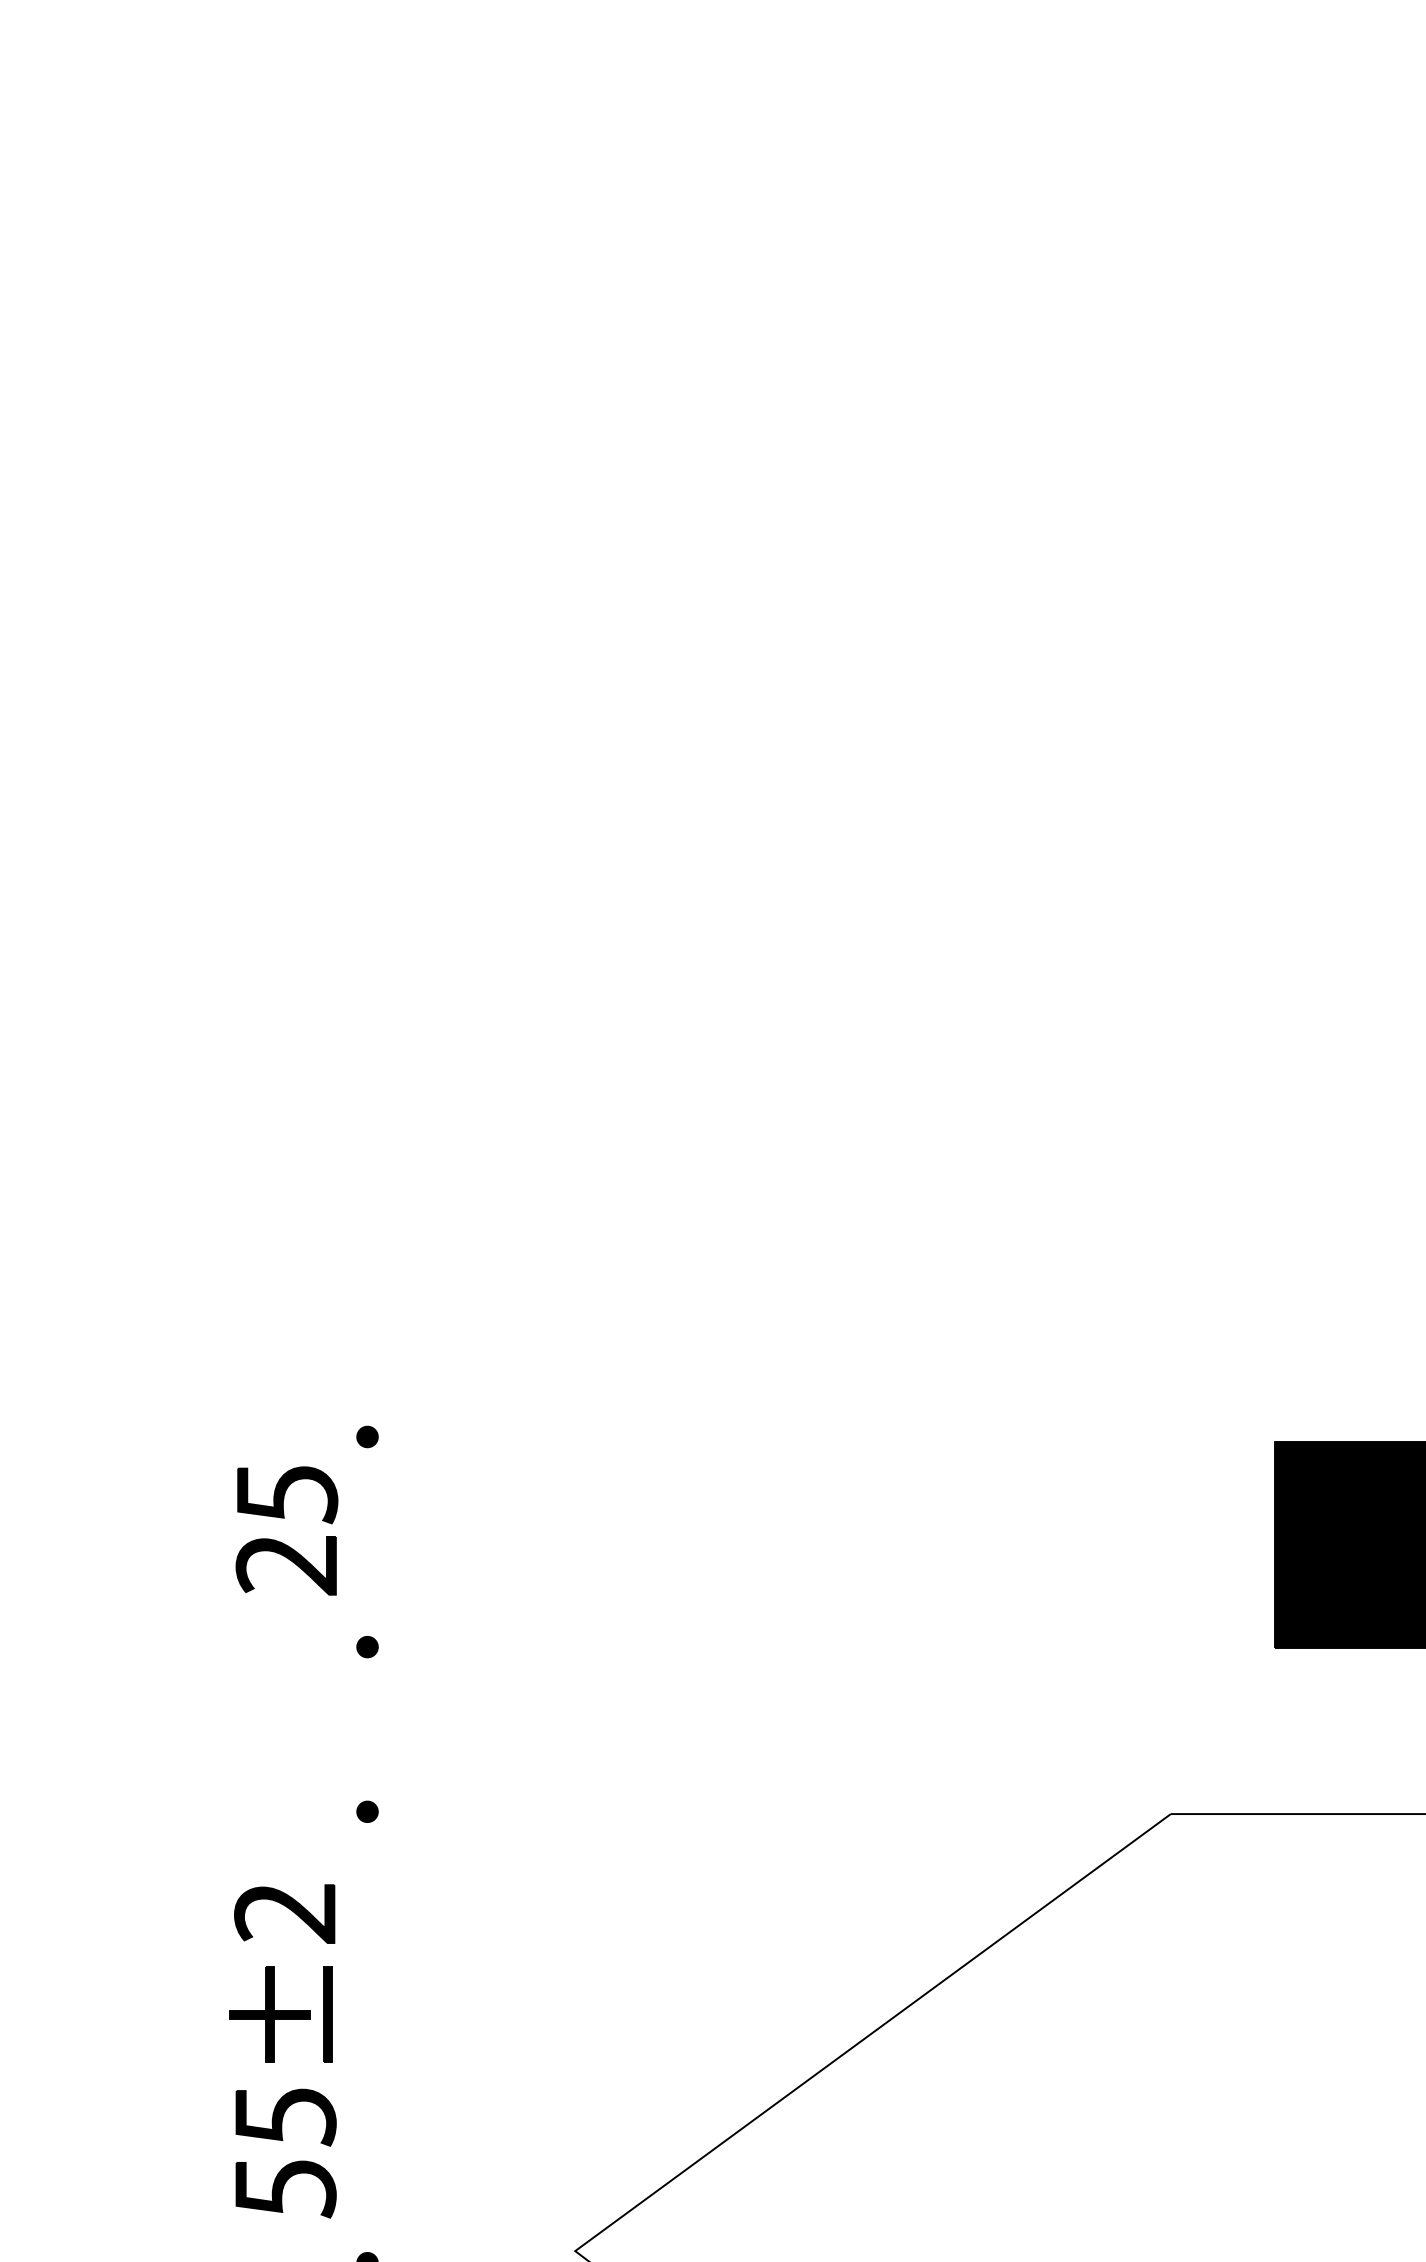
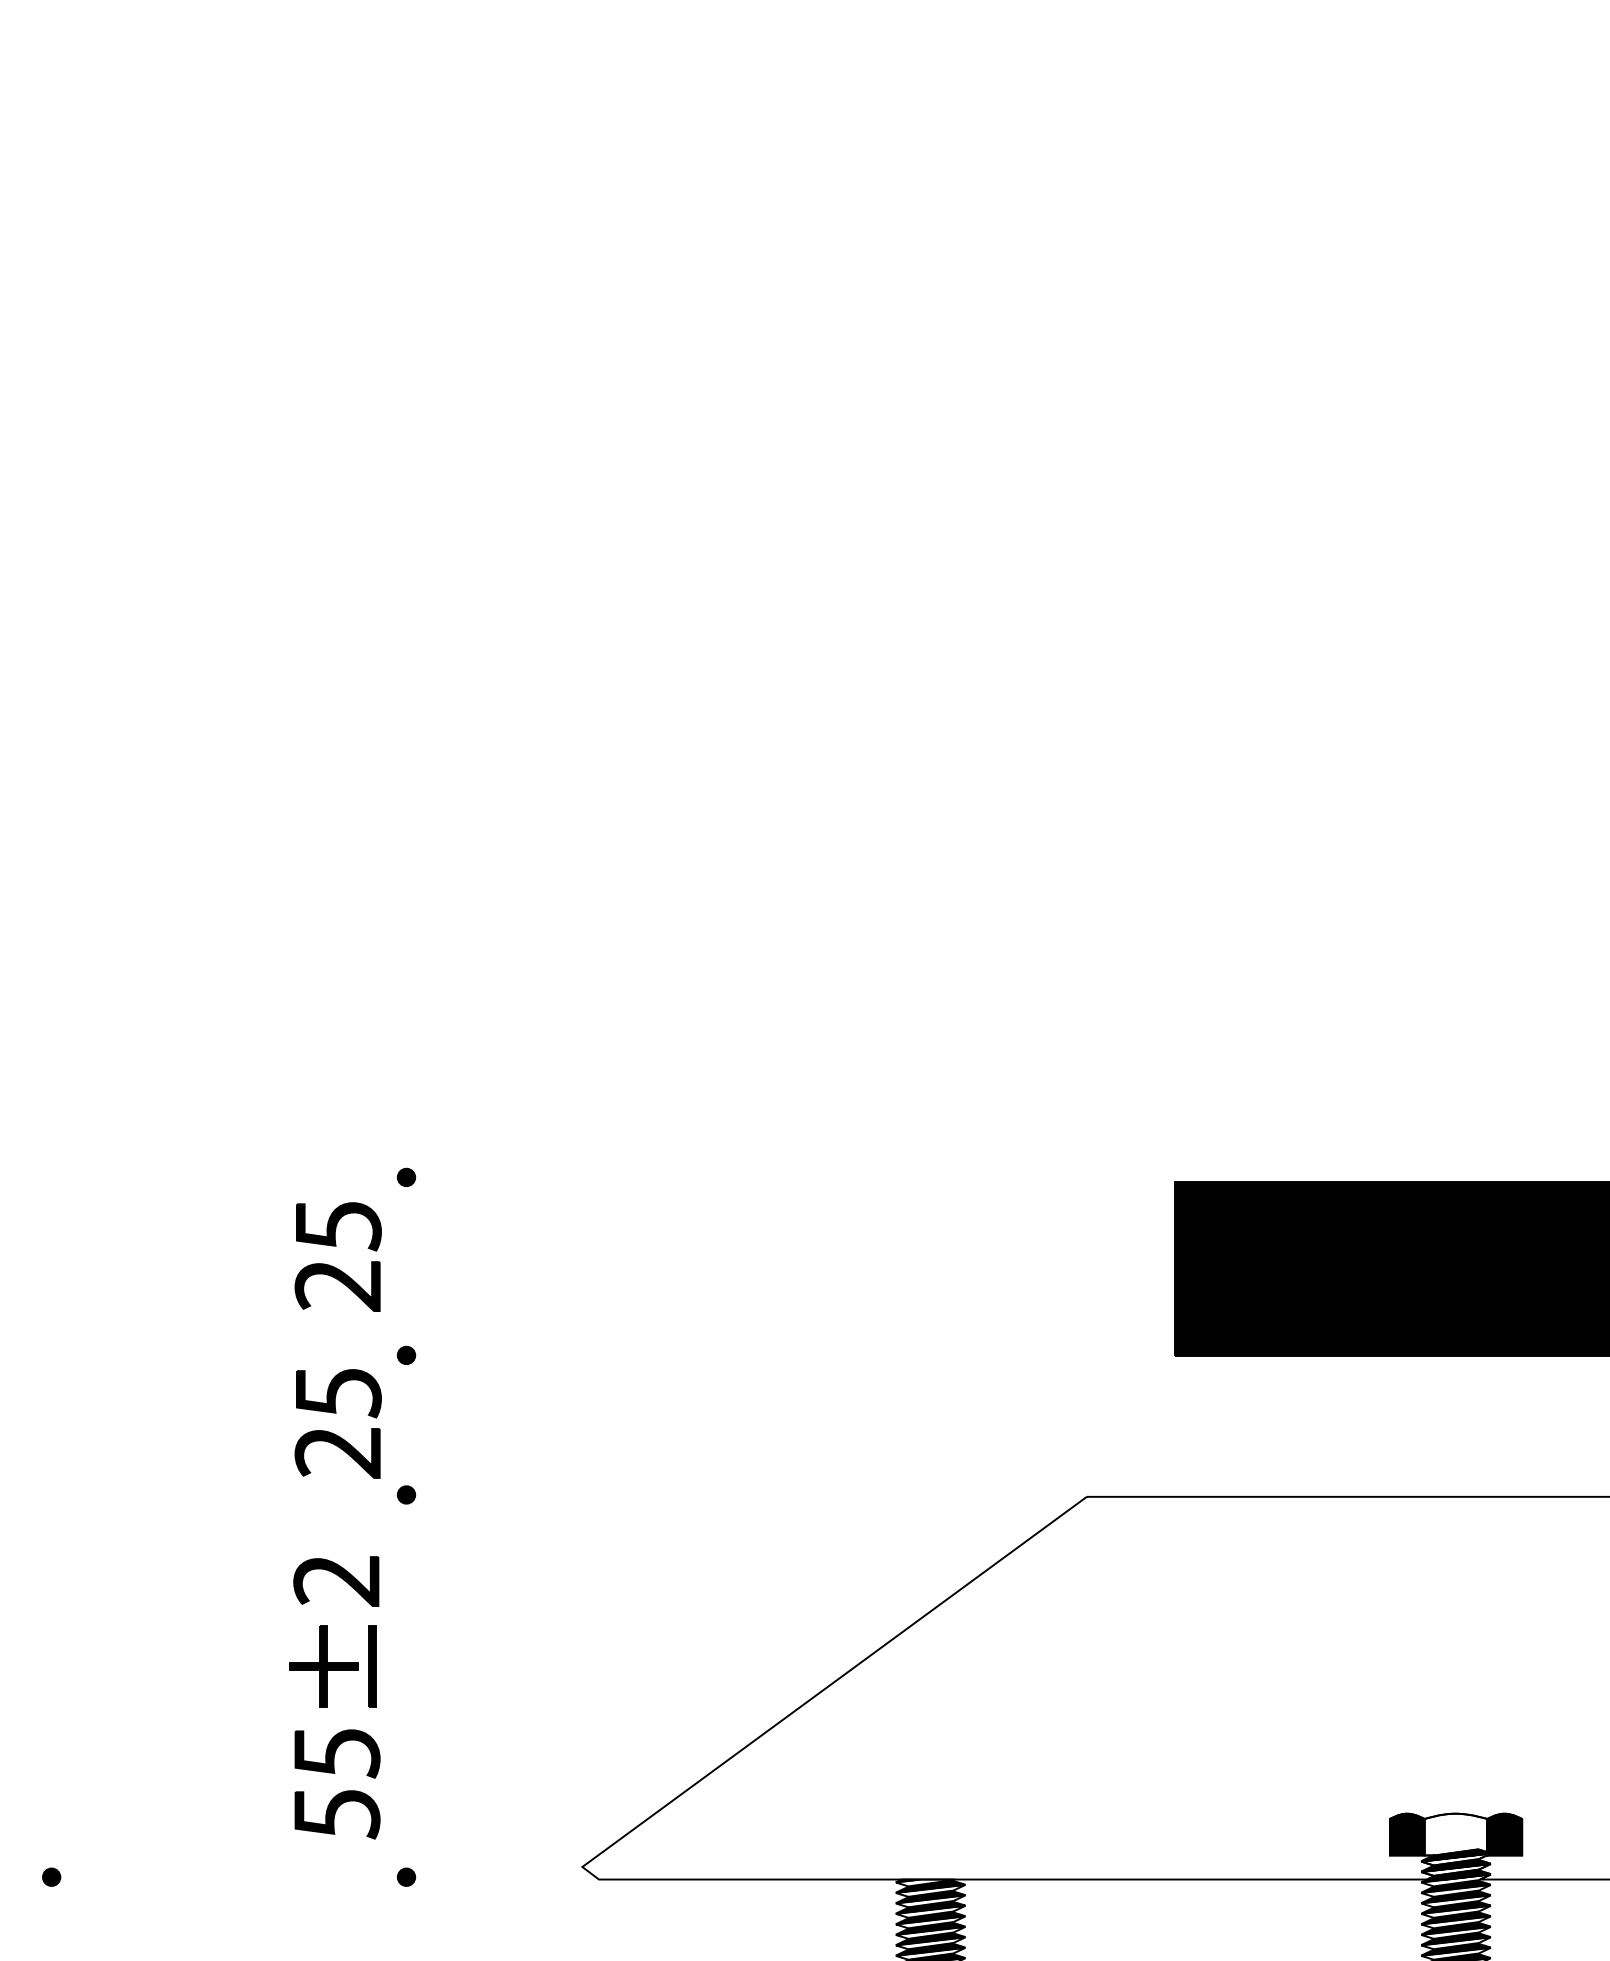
part: (284, 1715) -> (336, 1413), added

